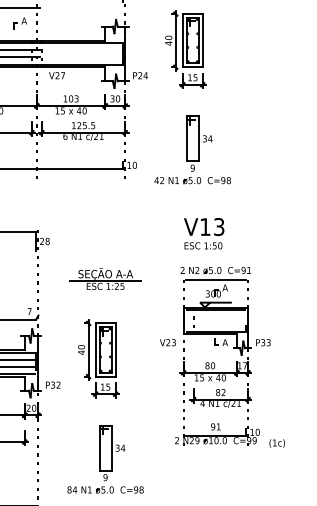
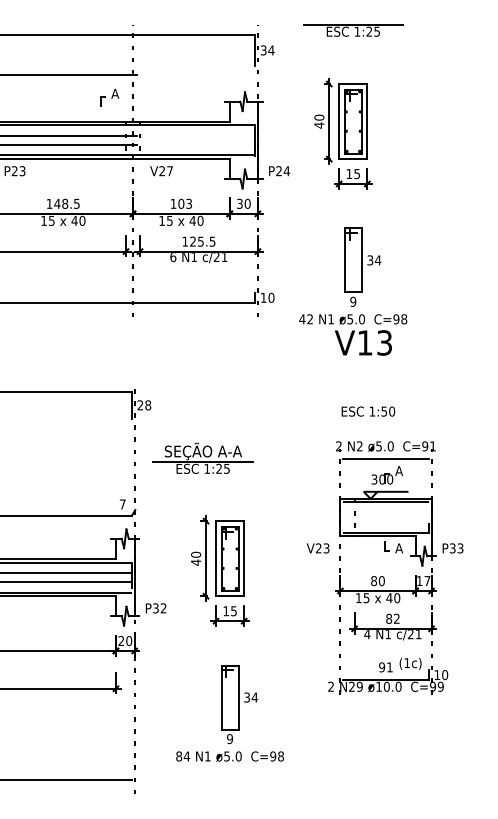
text: (204, 226) -> (363, 342), moved
part: (105, 278) -> (202, 457), moved
text: (277, 443) -> (410, 663), moved

